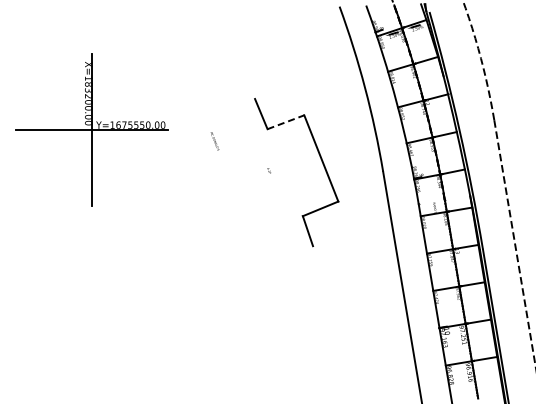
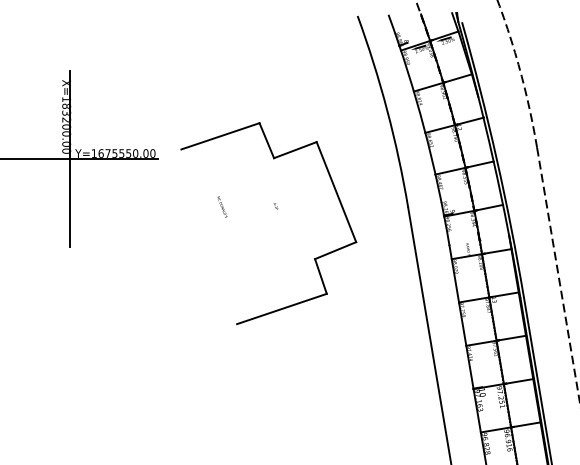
line: (221, 110) -> (220, 136), added
line: (285, 122) -> (294, 150), dashed -> solid
text: (214, 141) -> (221, 207), moved
line: (274, 259) -> (282, 309), added

